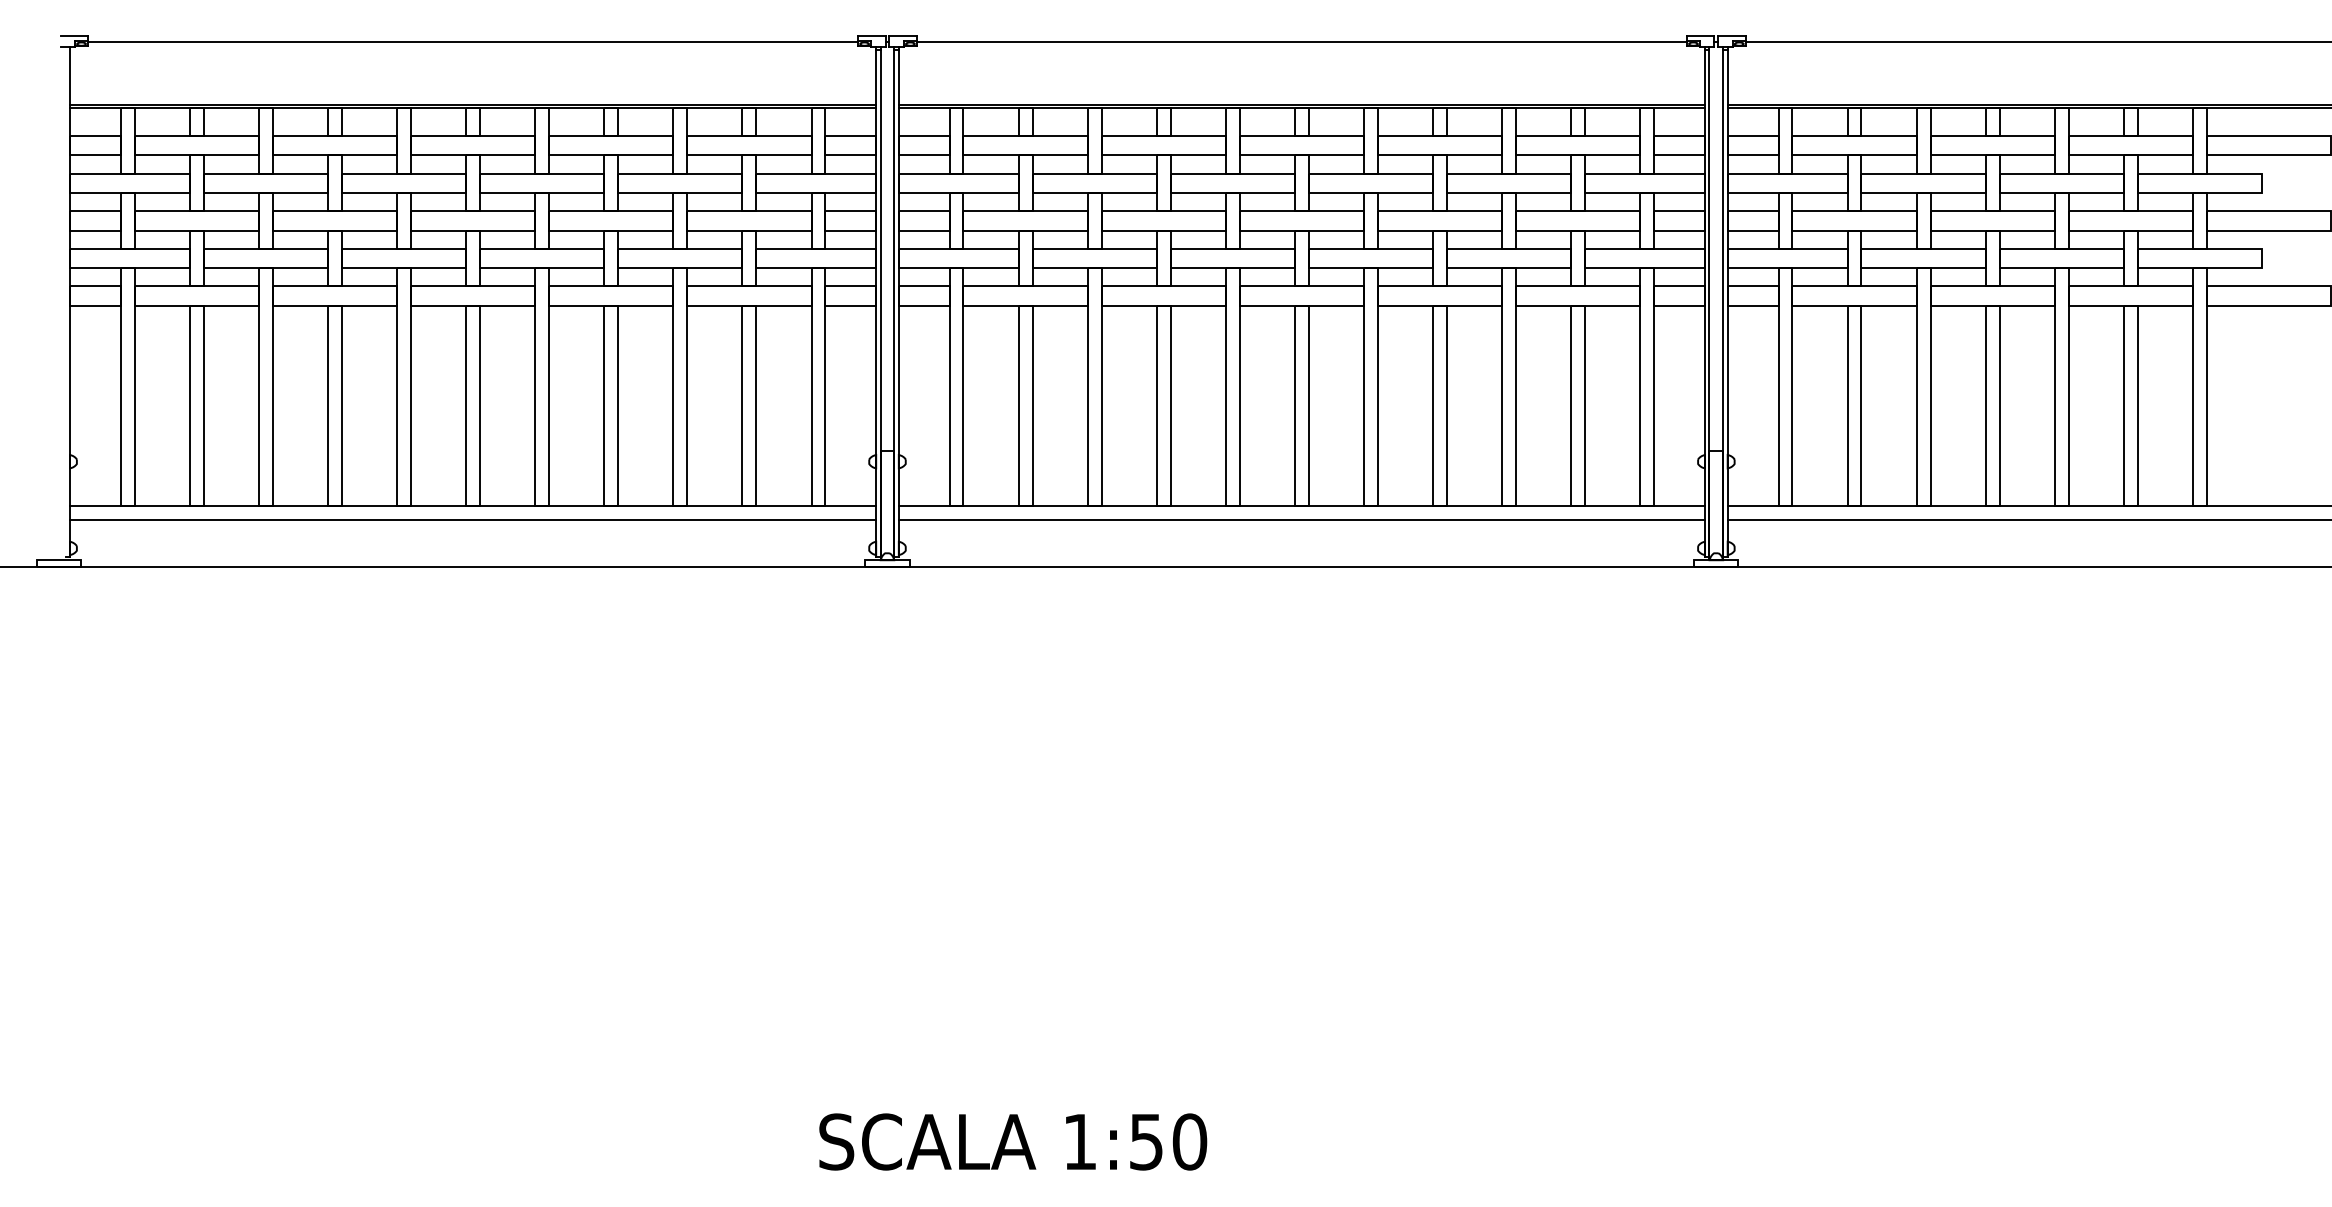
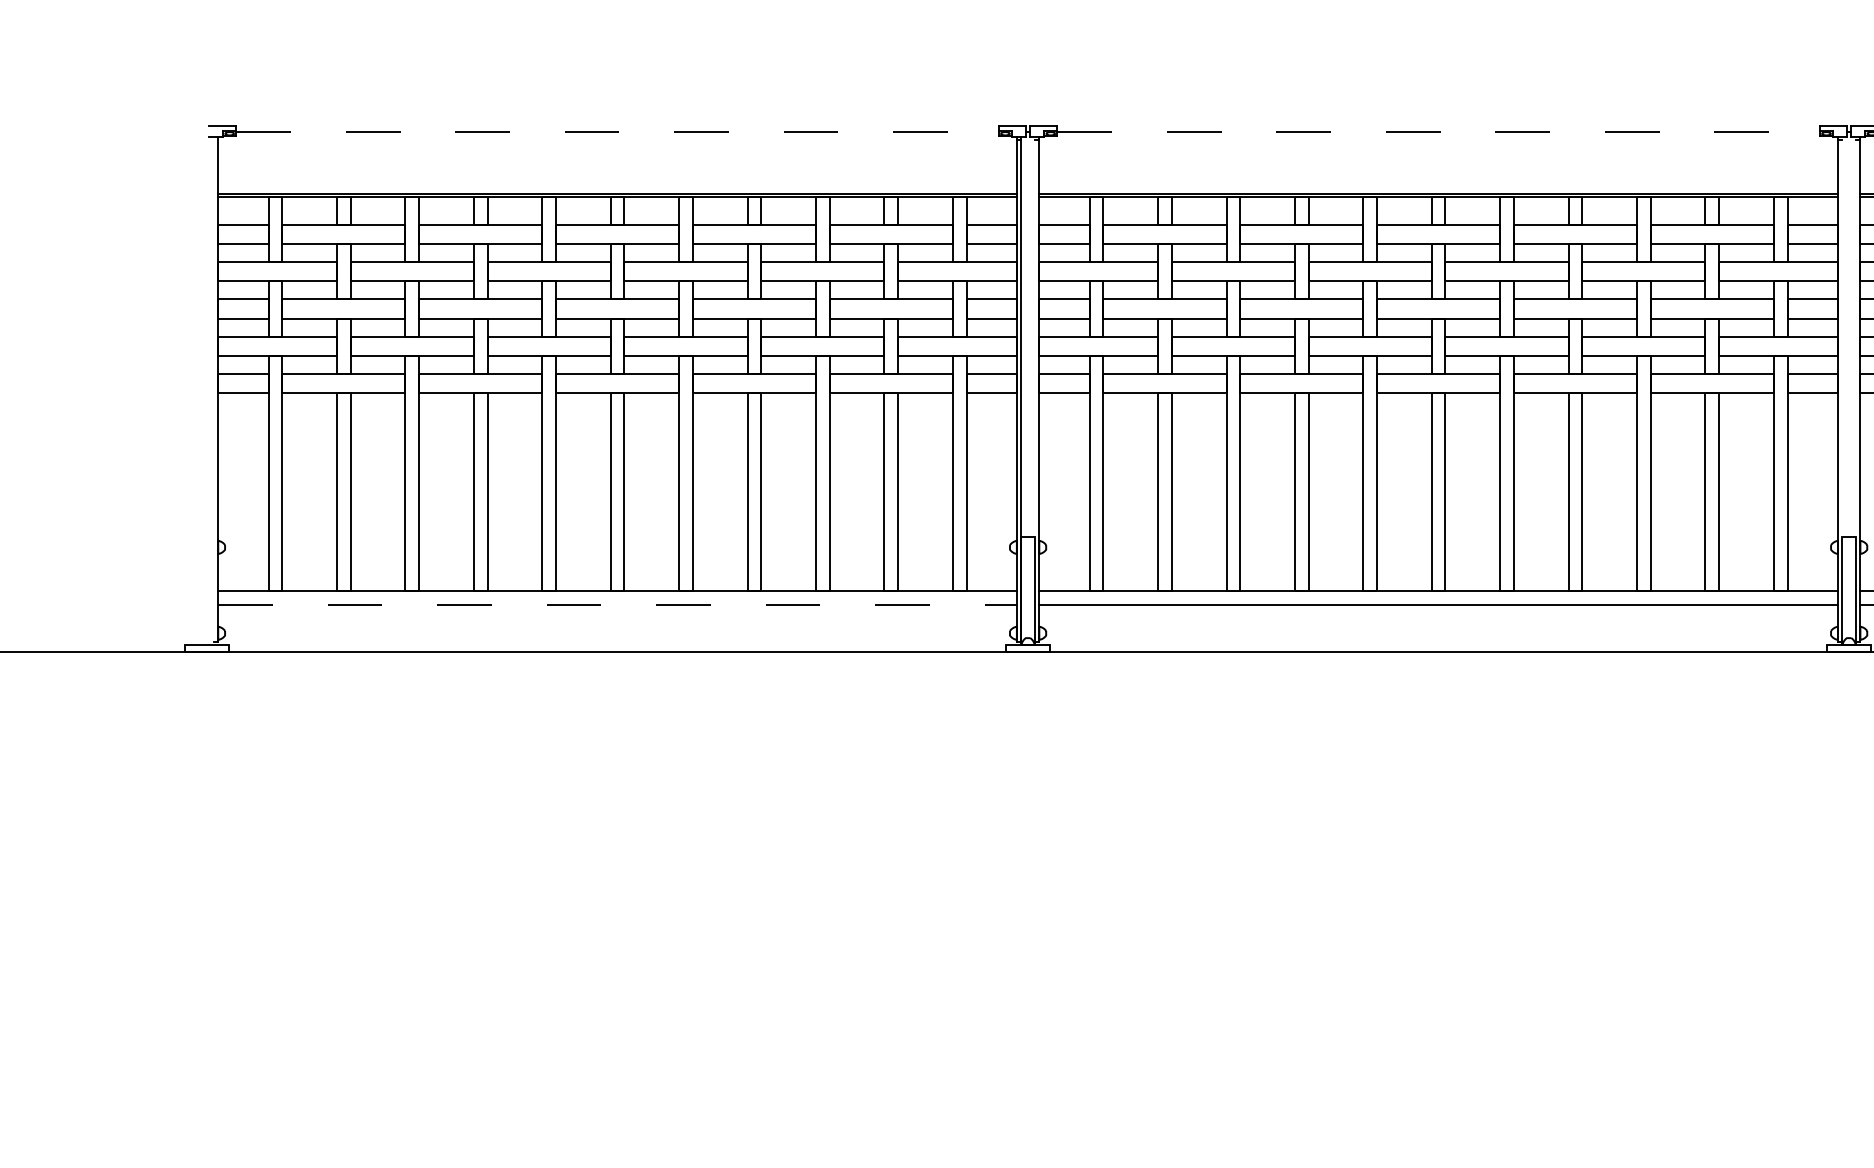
line: (473, 41) -> (617, 131), solid -> dashed
line: (1301, 41) -> (1438, 131), solid -> dashed
line: (894, 301) -> (1035, 388), removed
line: (1709, 301) -> (1842, 388), removed
line: (1723, 301) -> (1856, 388), removed
line: (473, 519) -> (617, 604), solid -> dashed

